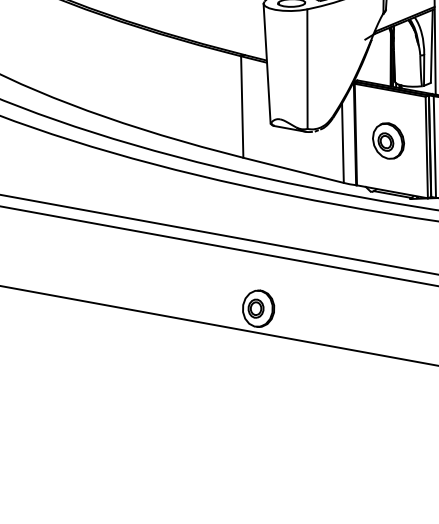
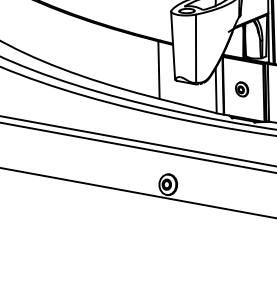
part: (387, 141) -> (241, 89), size x0.7

